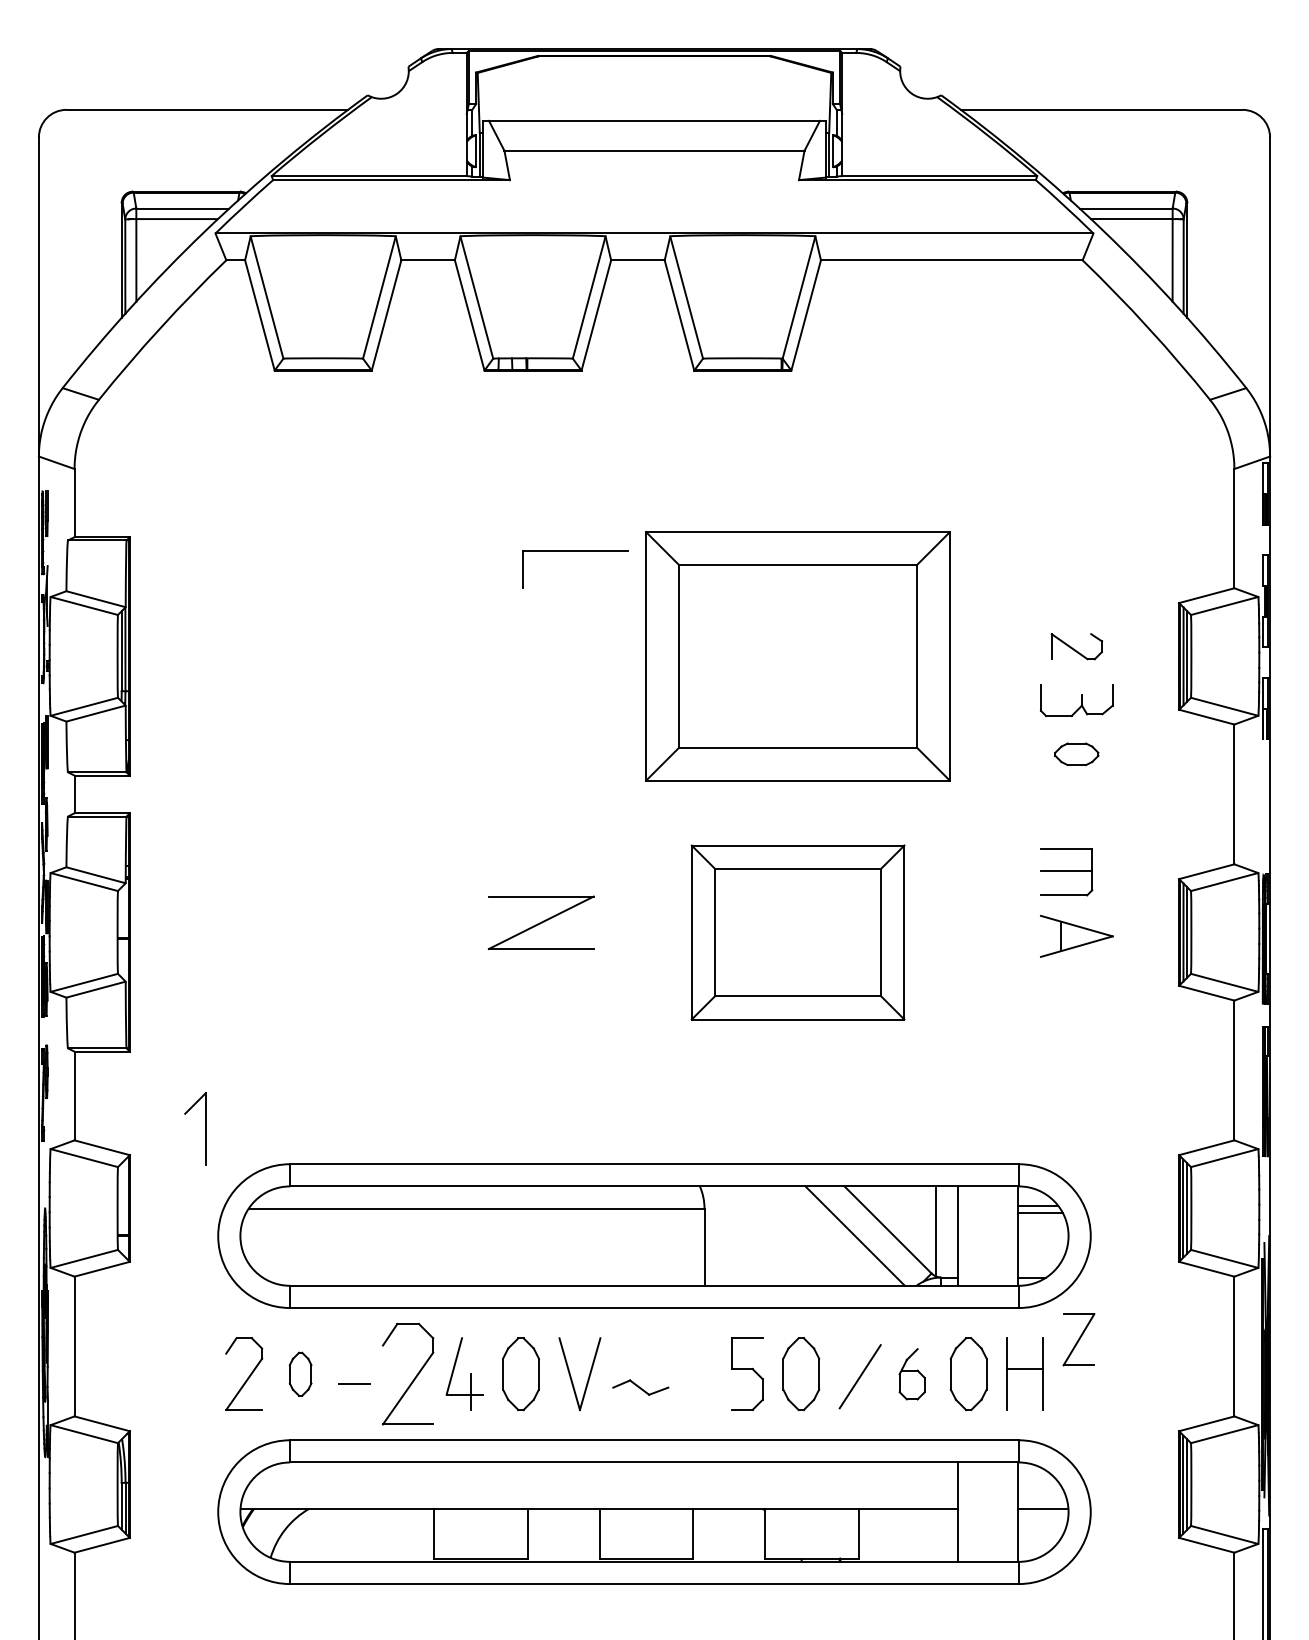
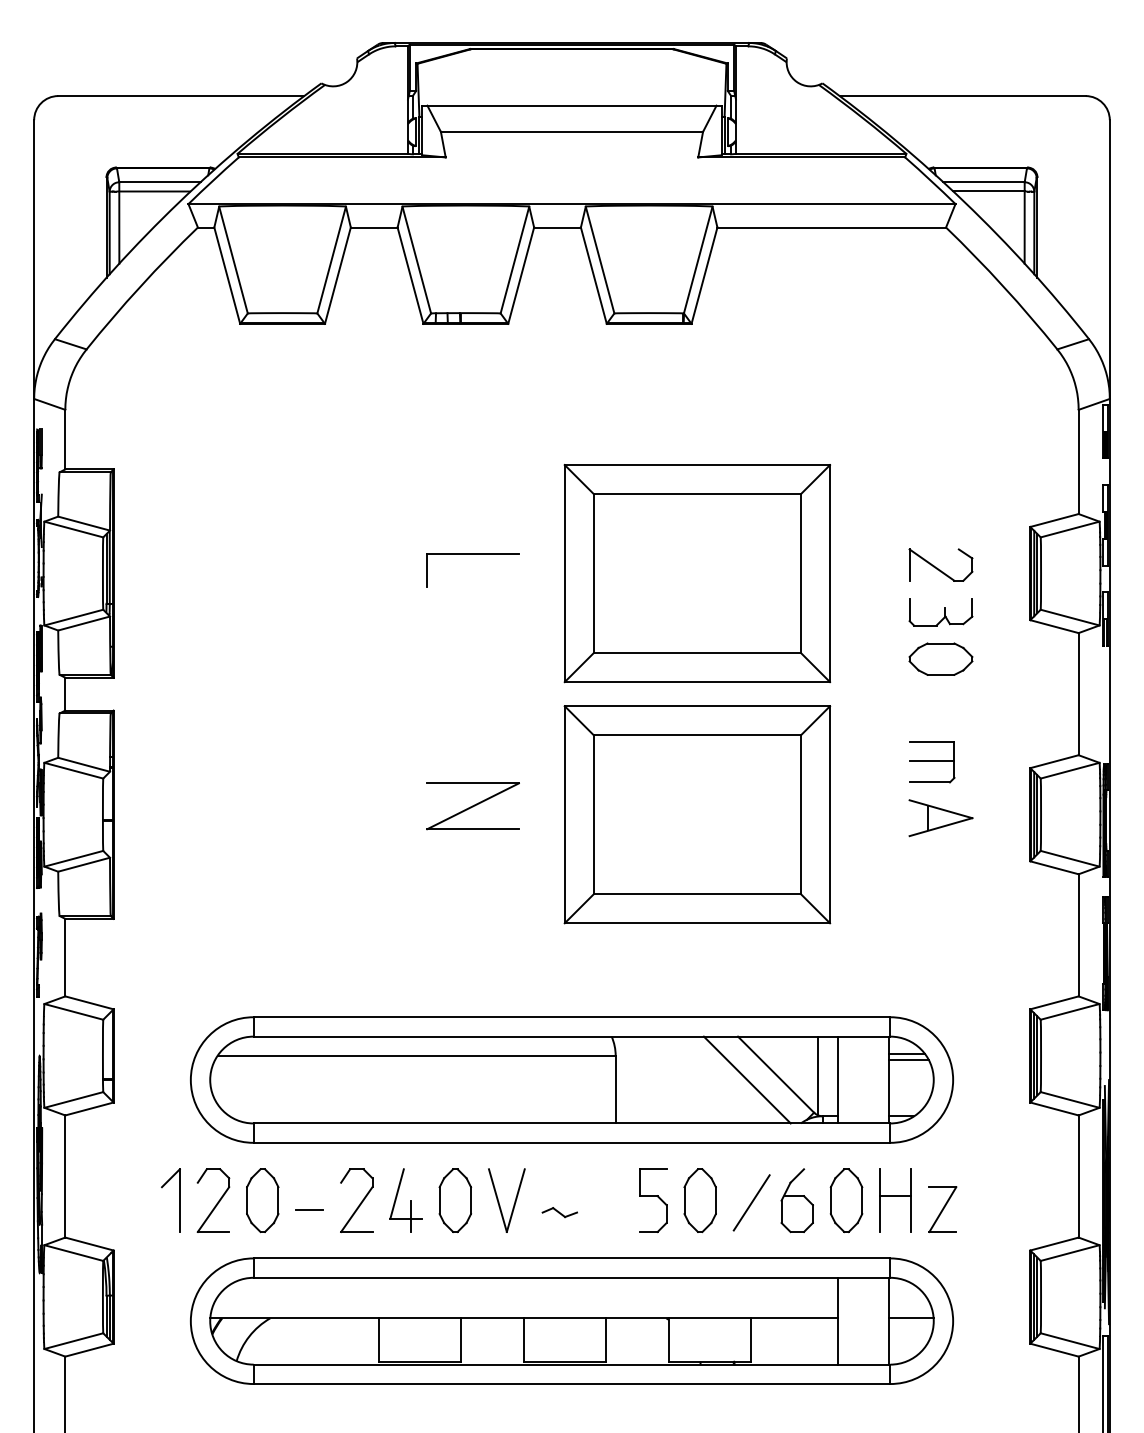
part: (574, 551) -> (472, 554), moved
part: (1076, 646) -> (940, 564), size x1.43
part: (1076, 753) -> (940, 658), size x1.67
part: (798, 932) -> (697, 814), size x1.43
part: (205, 1129) -> (179, 1200), moved
part: (1078, 1339) -> (942, 1209), moved
part: (300, 1373) -> (262, 1200), size x1.67
part: (407, 1373) -> (356, 1200), size x0.71
part: (911, 1373) -> (796, 1200), size x1.43
part: (640, 1387) -> (559, 1212), size x0.71

